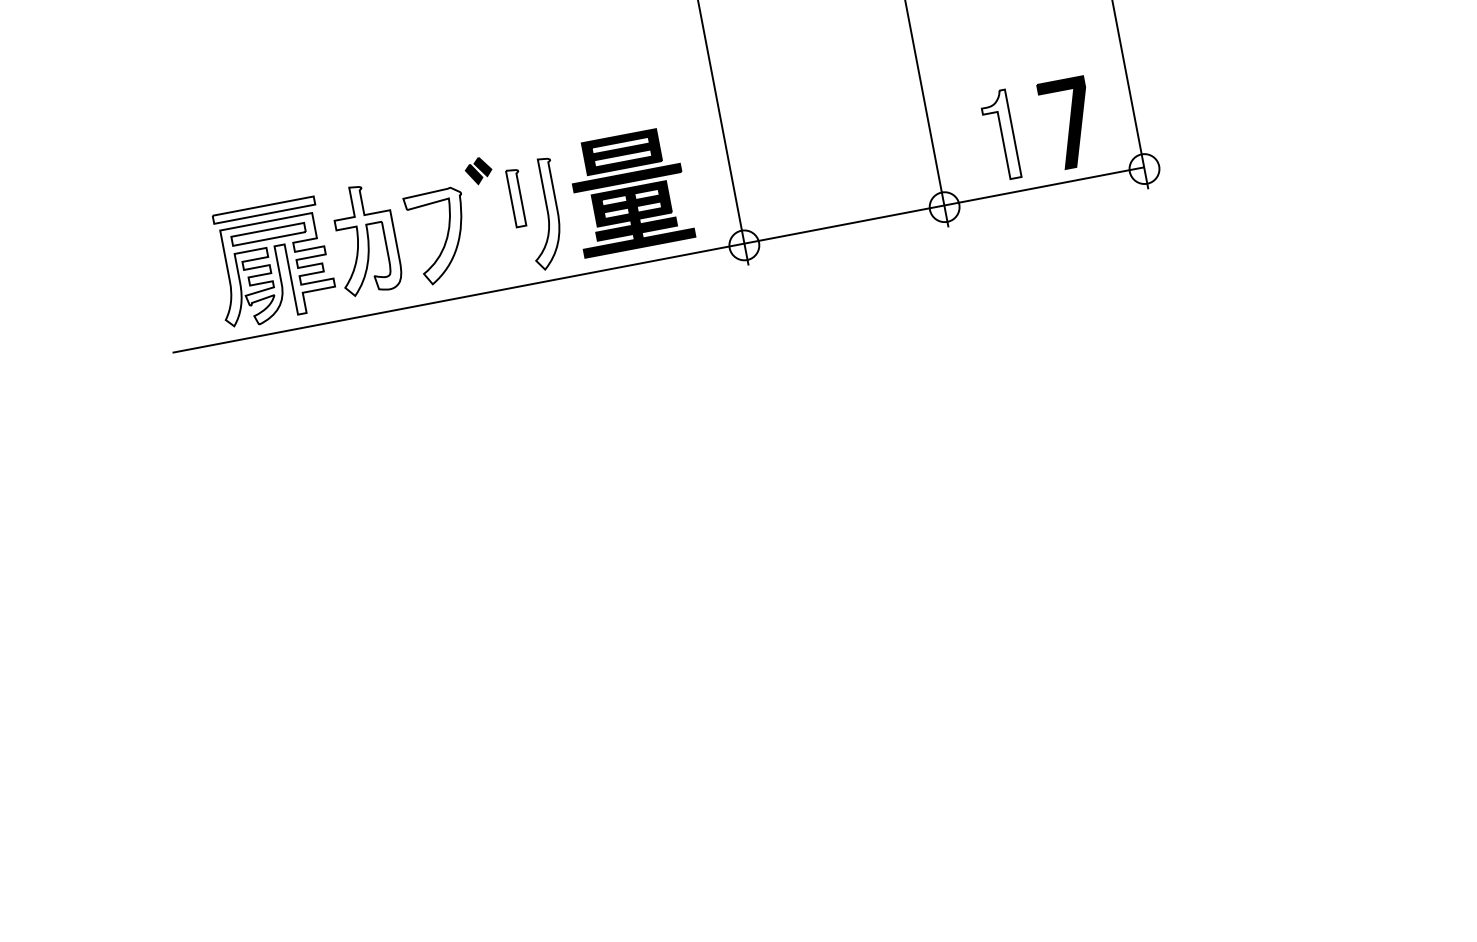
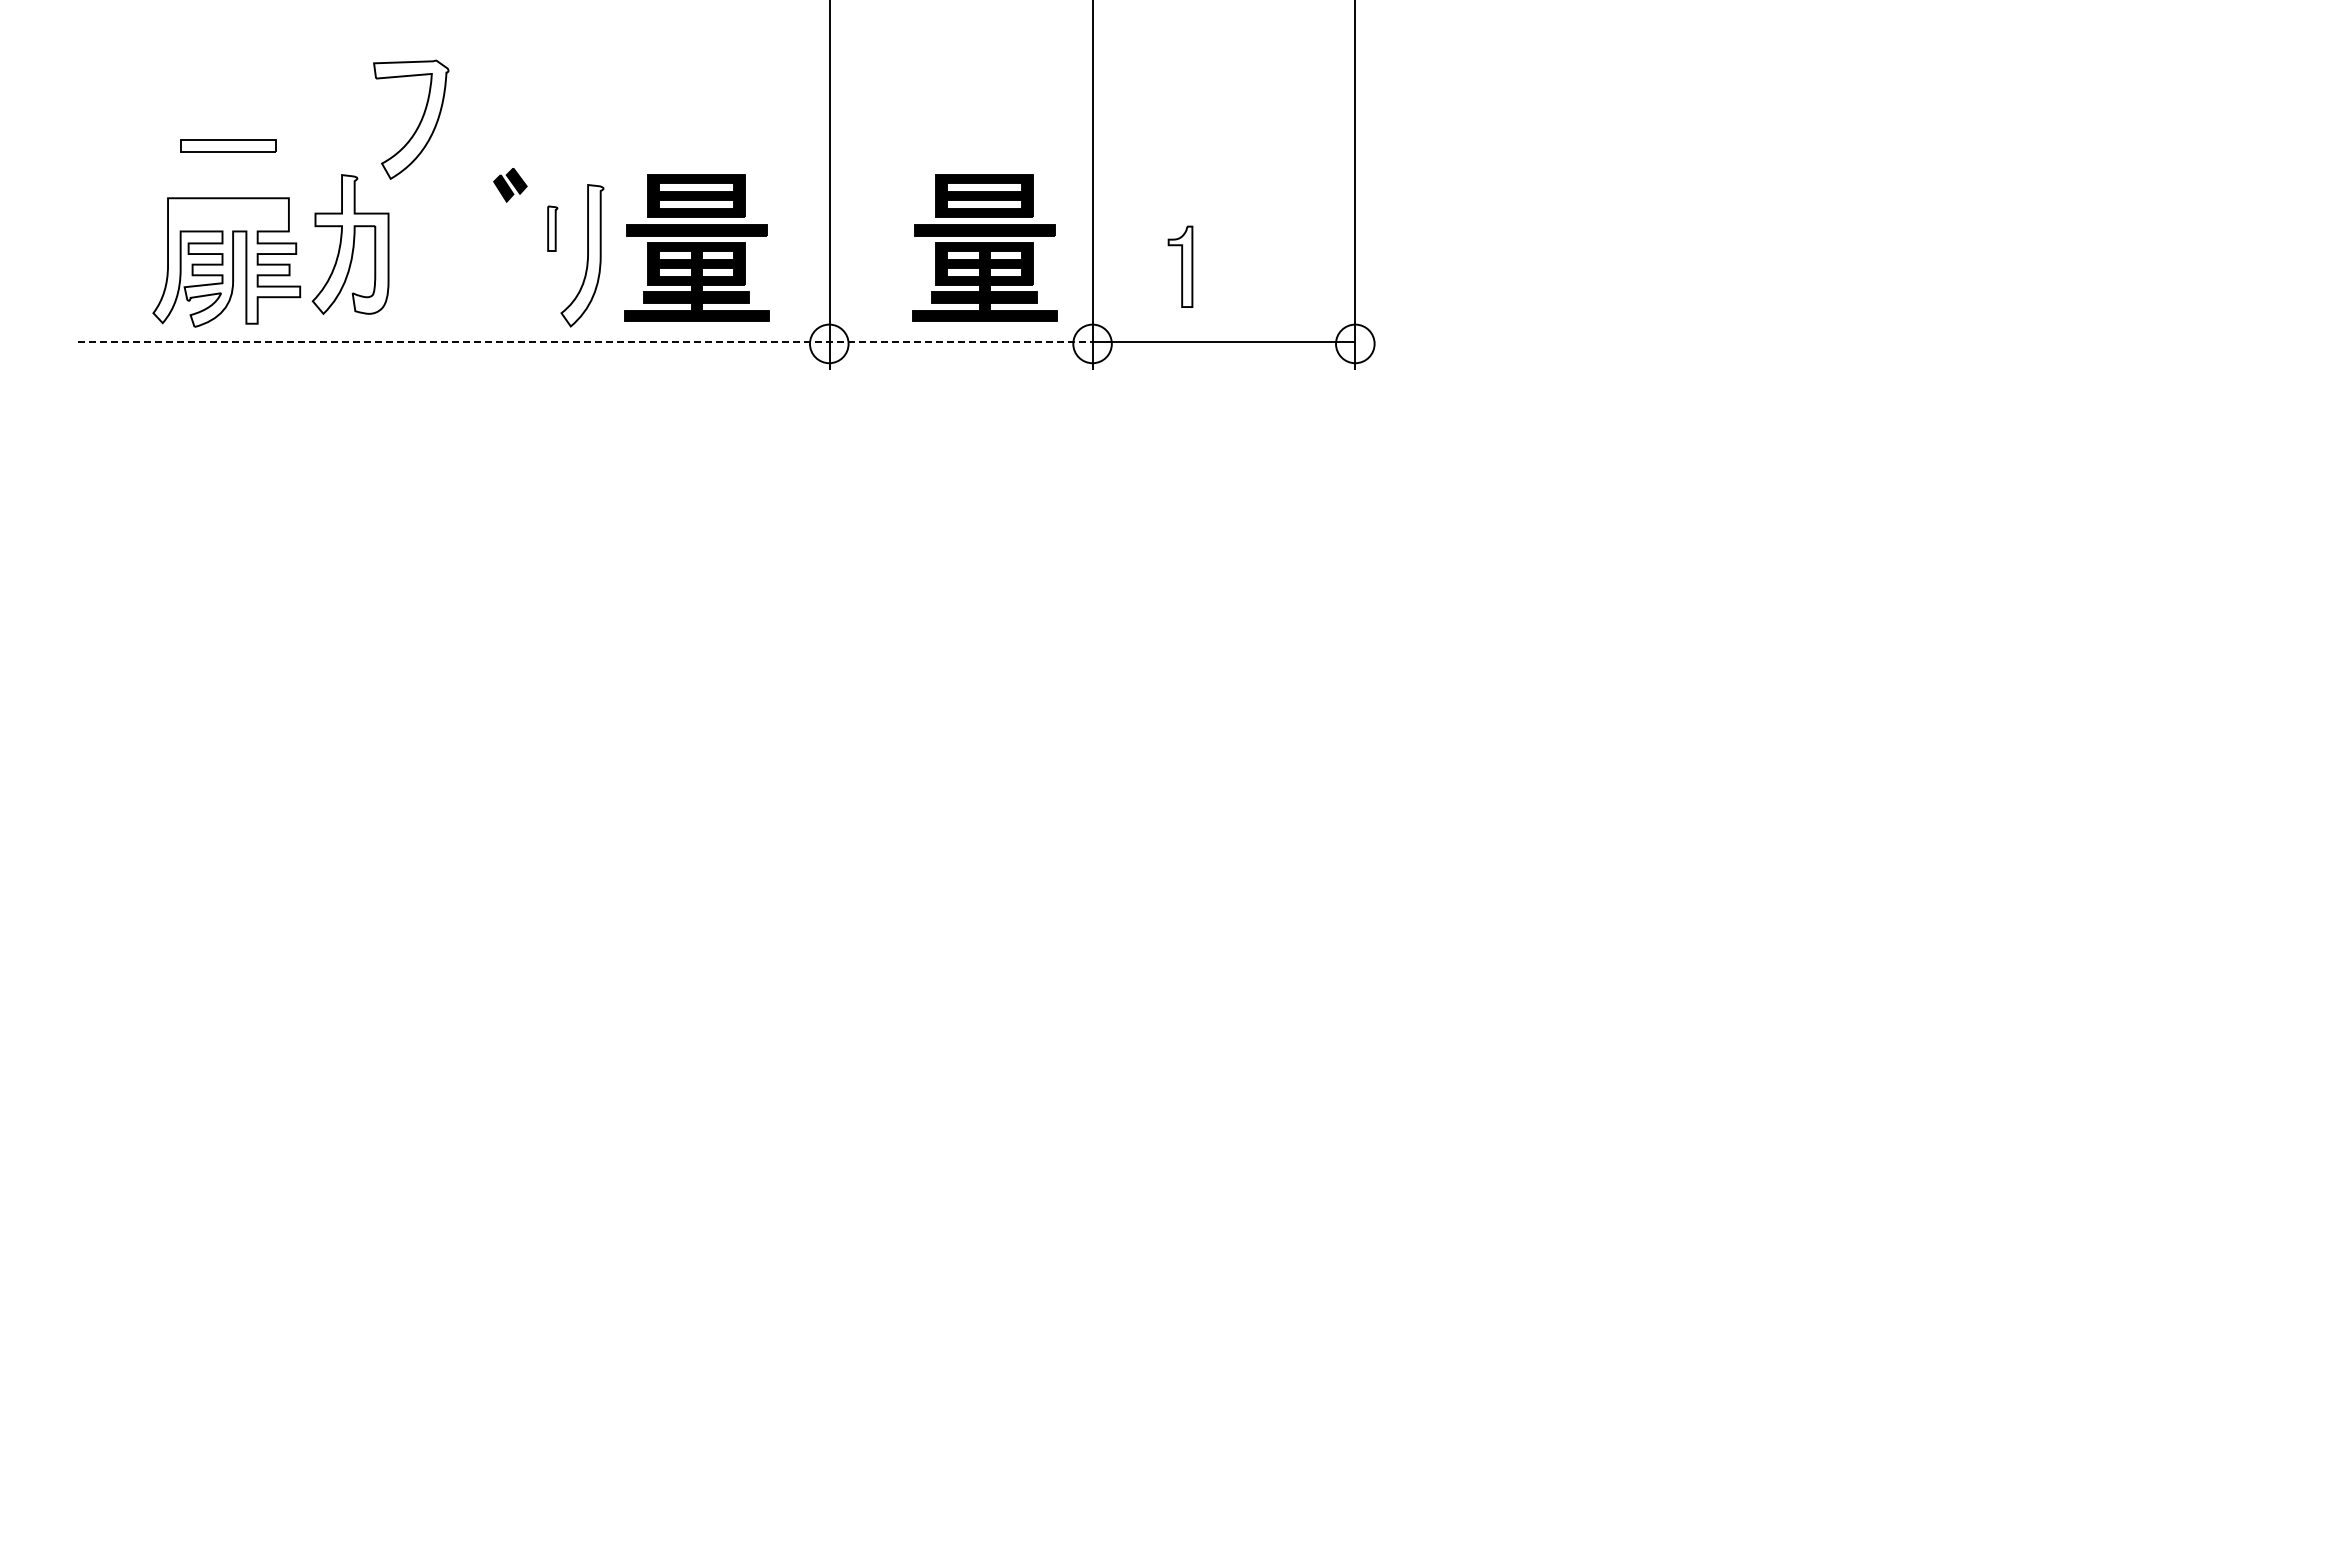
part: (1068, 123) -> (1269, 267), removed
part: (1000, 135) -> (1180, 266), size x0.7
part: (848, 149) -> (984, 247), added
part: (517, 197) -> (552, 228), size x0.6
part: (263, 209) -> (228, 182), removed
part: (268, 234) -> (228, 145), moved
part: (446, 237) -> (419, 122), moved
line: (558, 278) -> (585, 341), solid -> dashed

